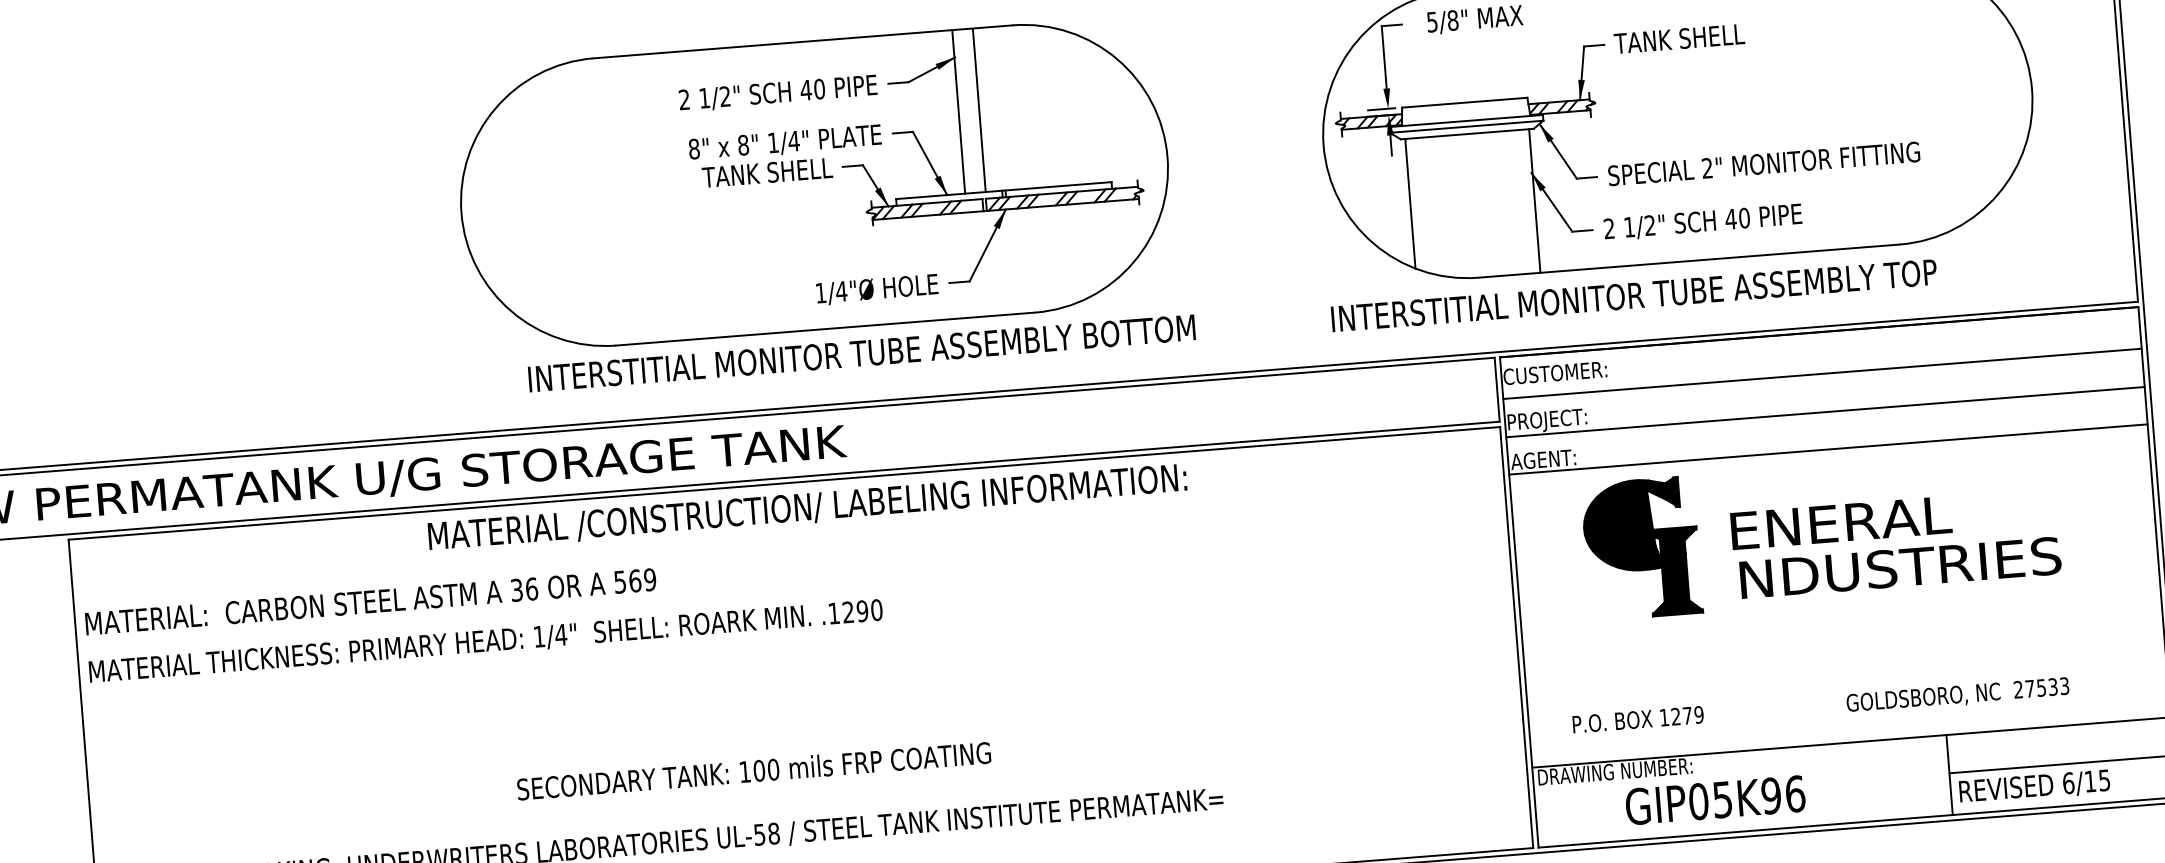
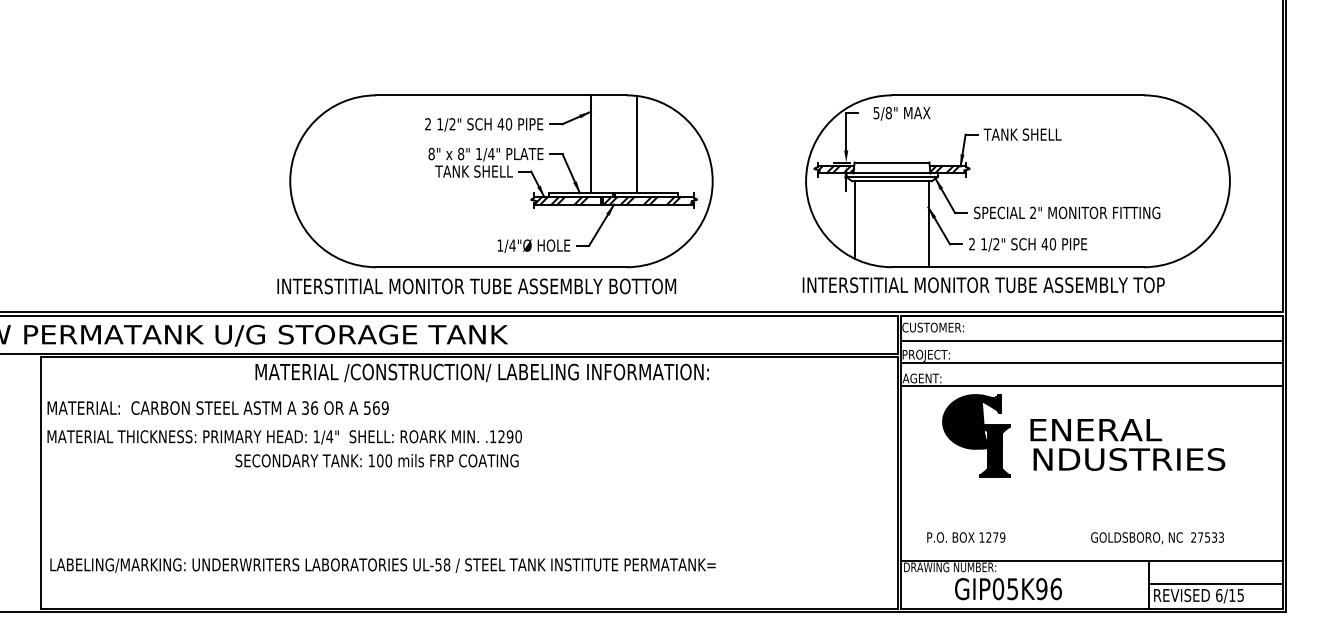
line: (978, 110) -> (636, 144), moved
text: (861, 353) -> (476, 286), moved
text: (753, 770) -> (376, 460), moved

